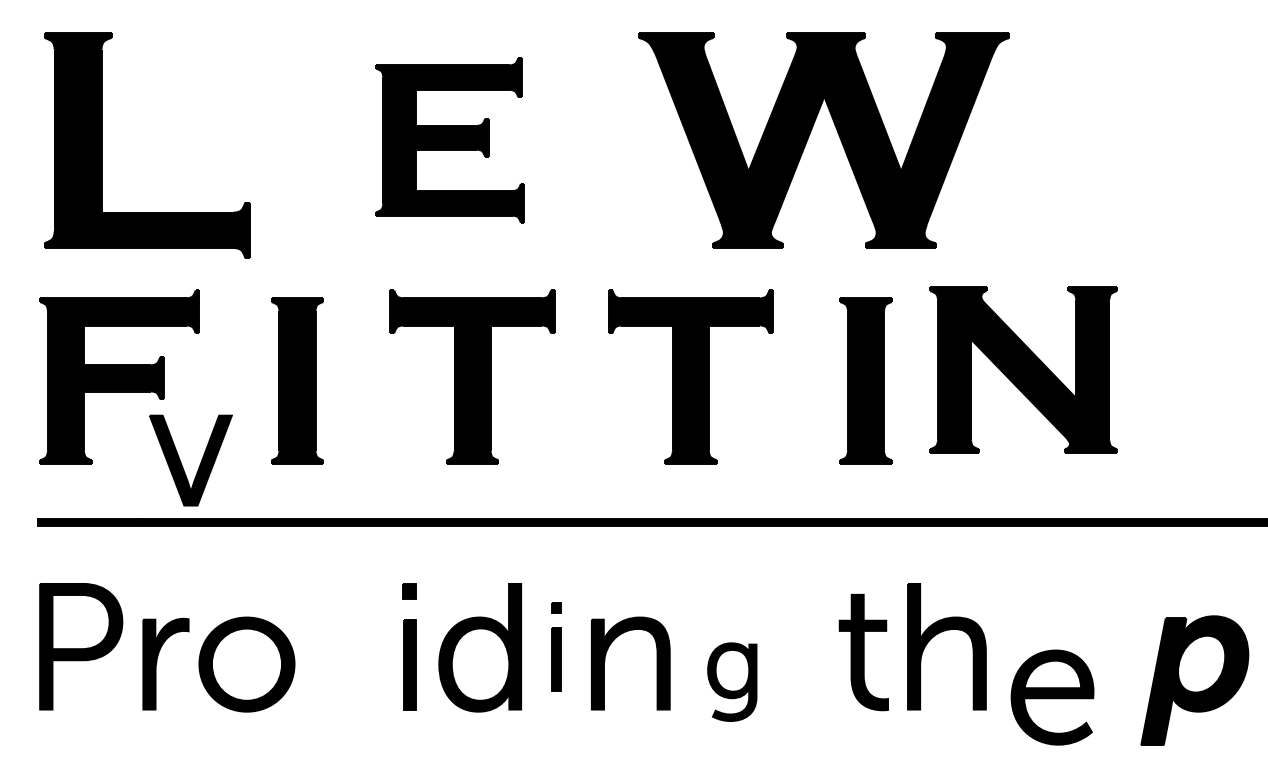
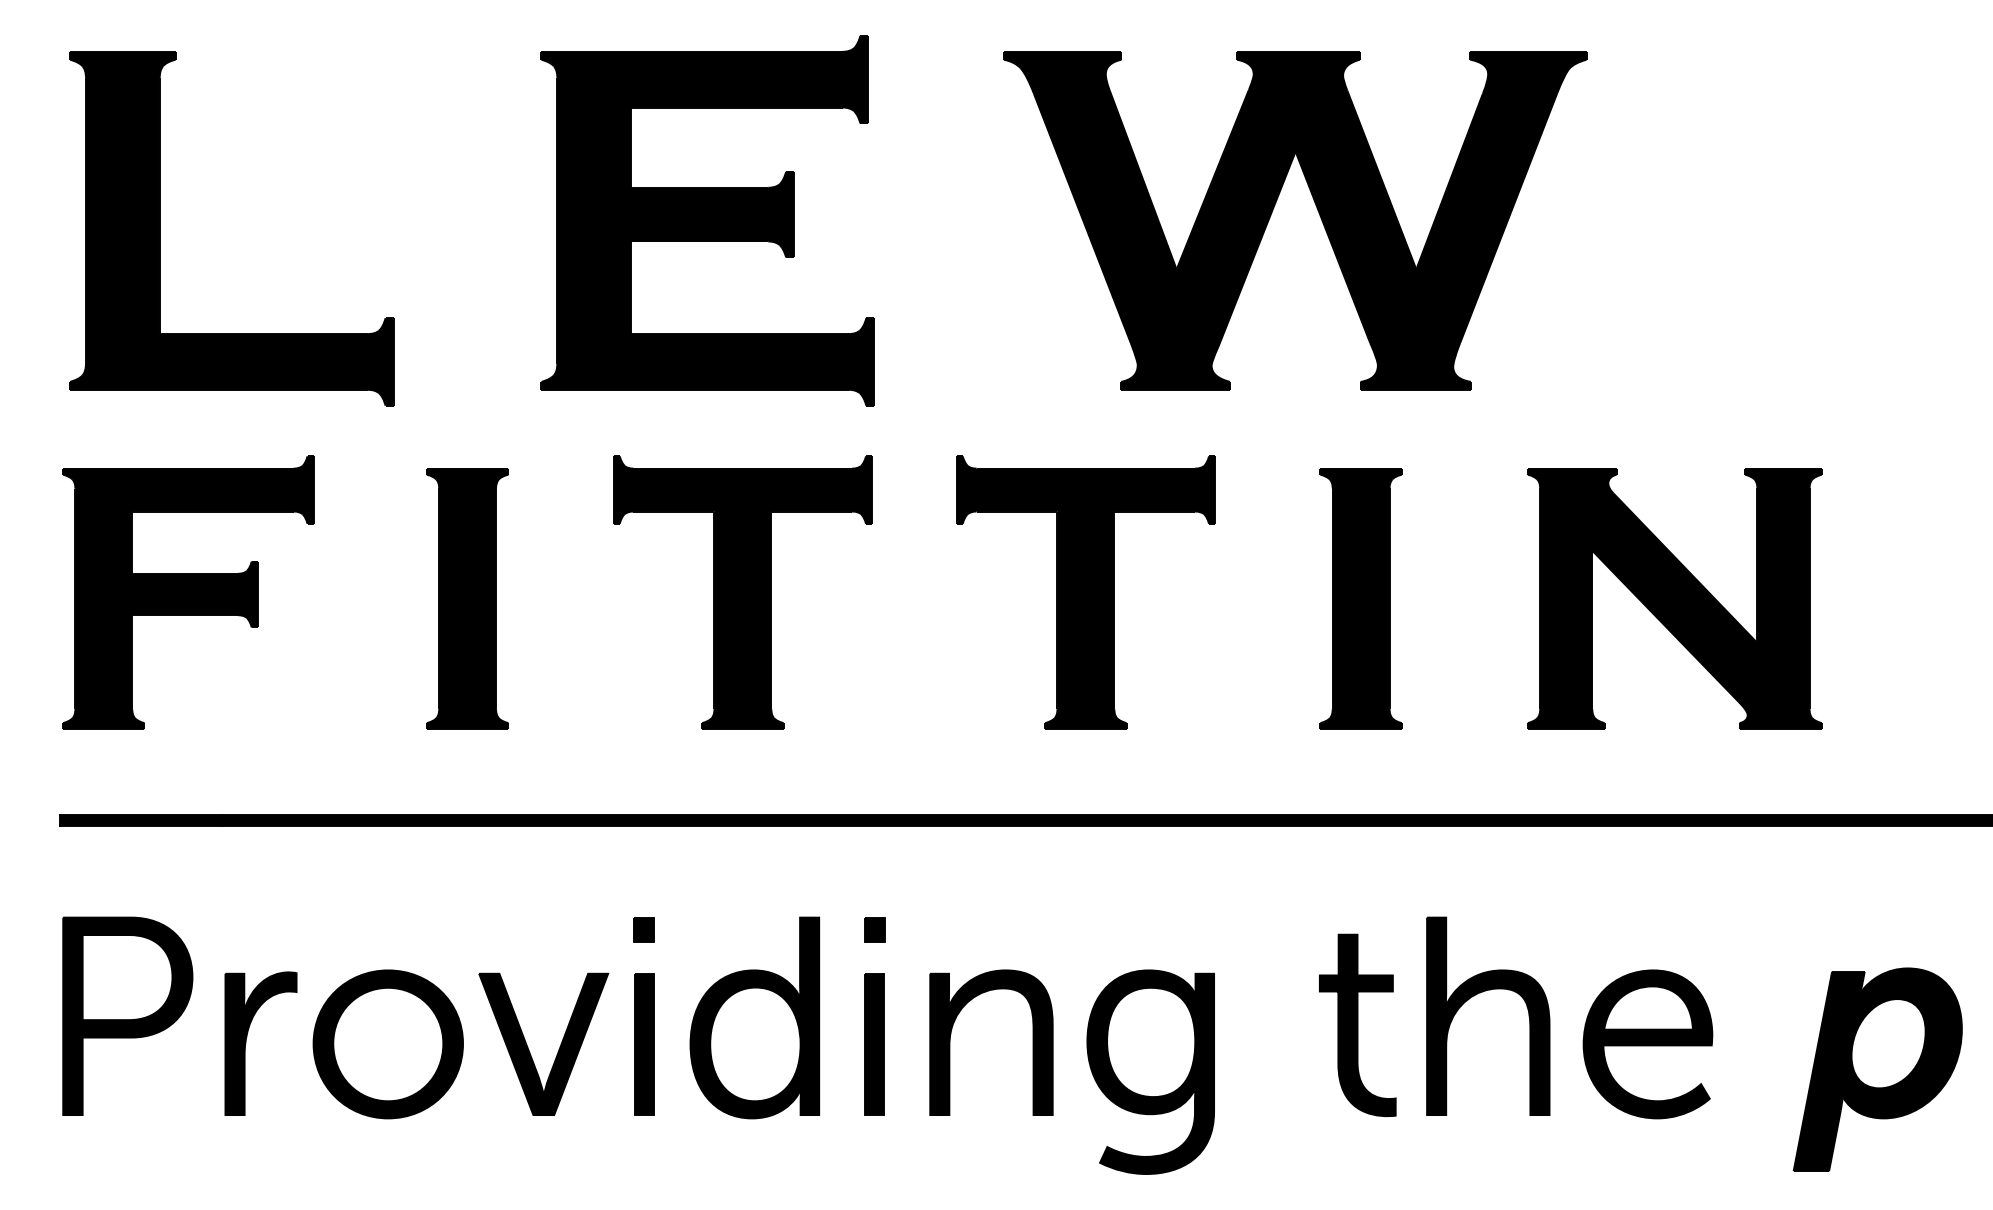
part: (449, 140) -> (706, 220), size x1.43
part: (1023, 369) -> (1674, 597), moved
part: (182, 464) -> (530, 1050), moved
part: (556, 646) -> (874, 1015), size x1.43
part: (732, 681) -> (1151, 1070), size x1.67
part: (1052, 697) -> (1647, 1044), moved

